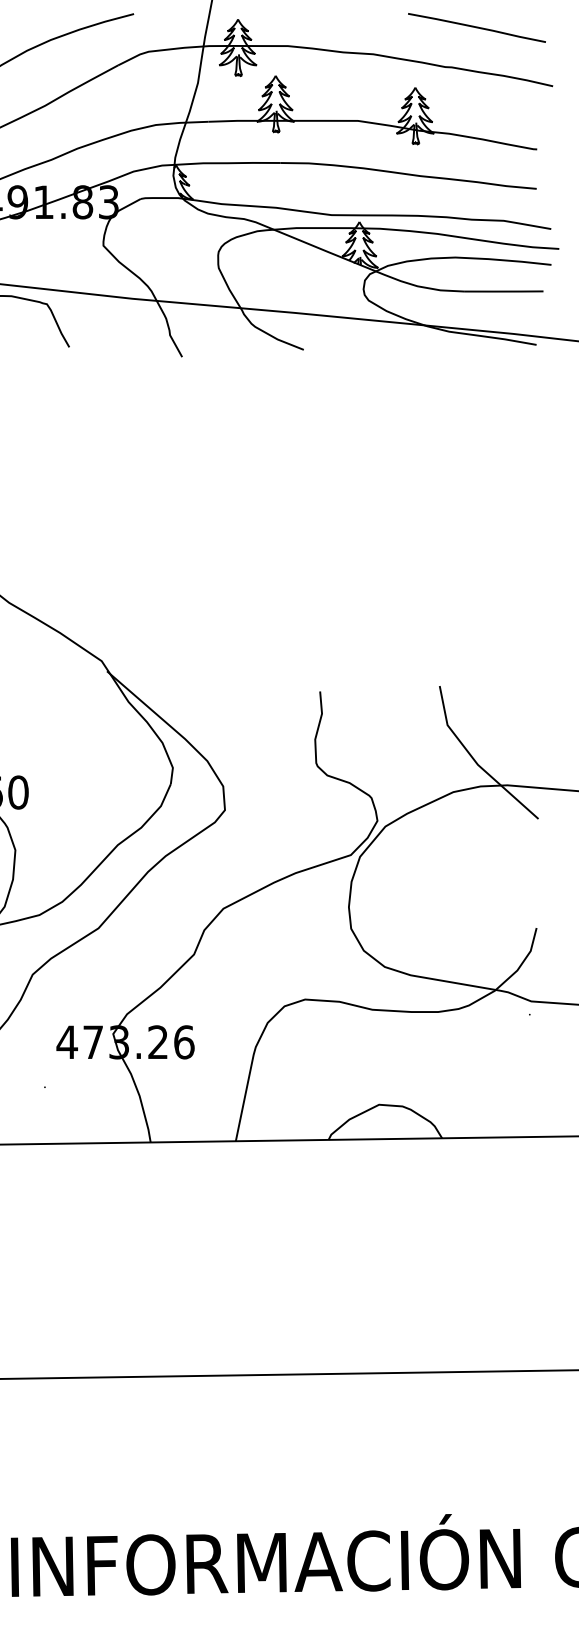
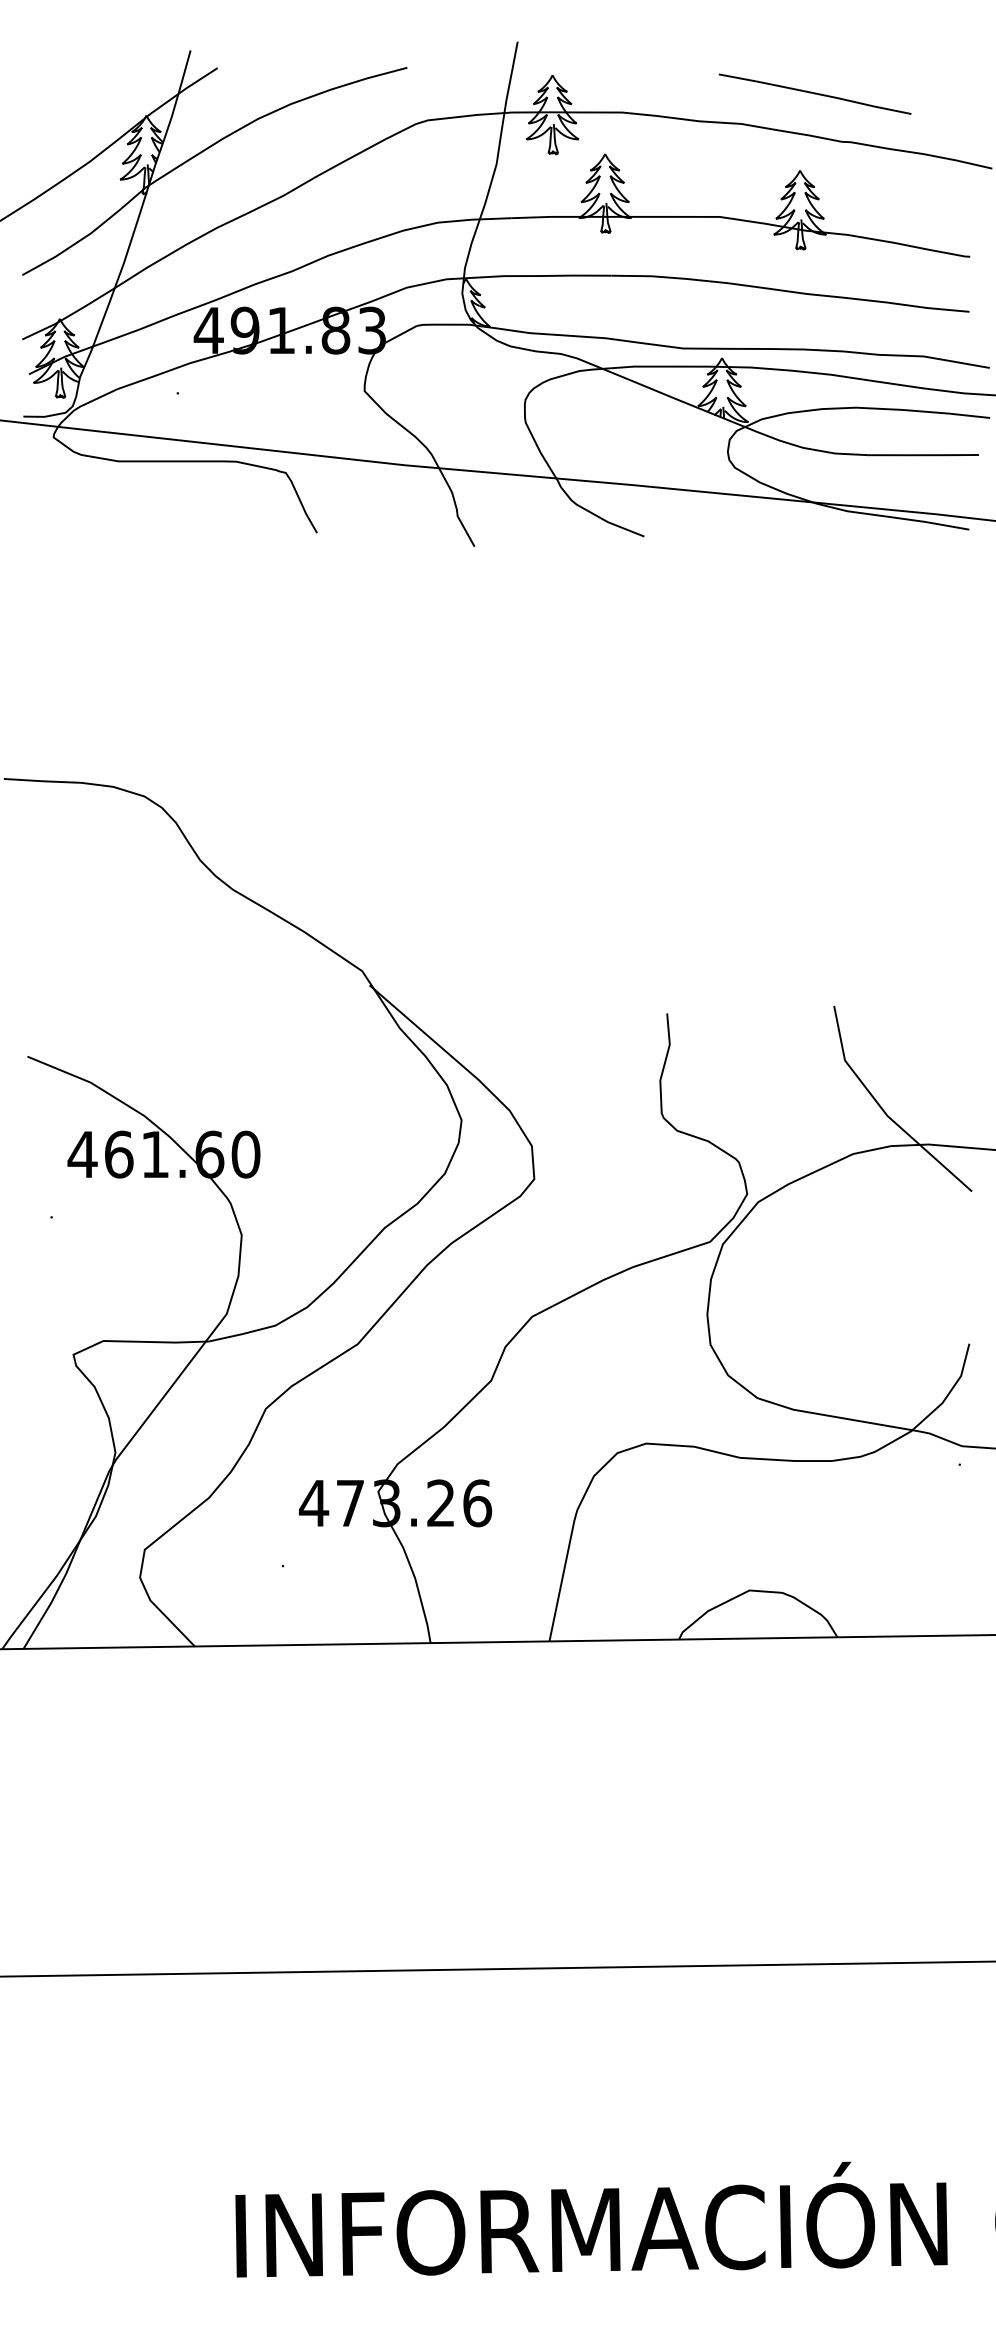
curve: (477, 27) -> (815, 93), moved

